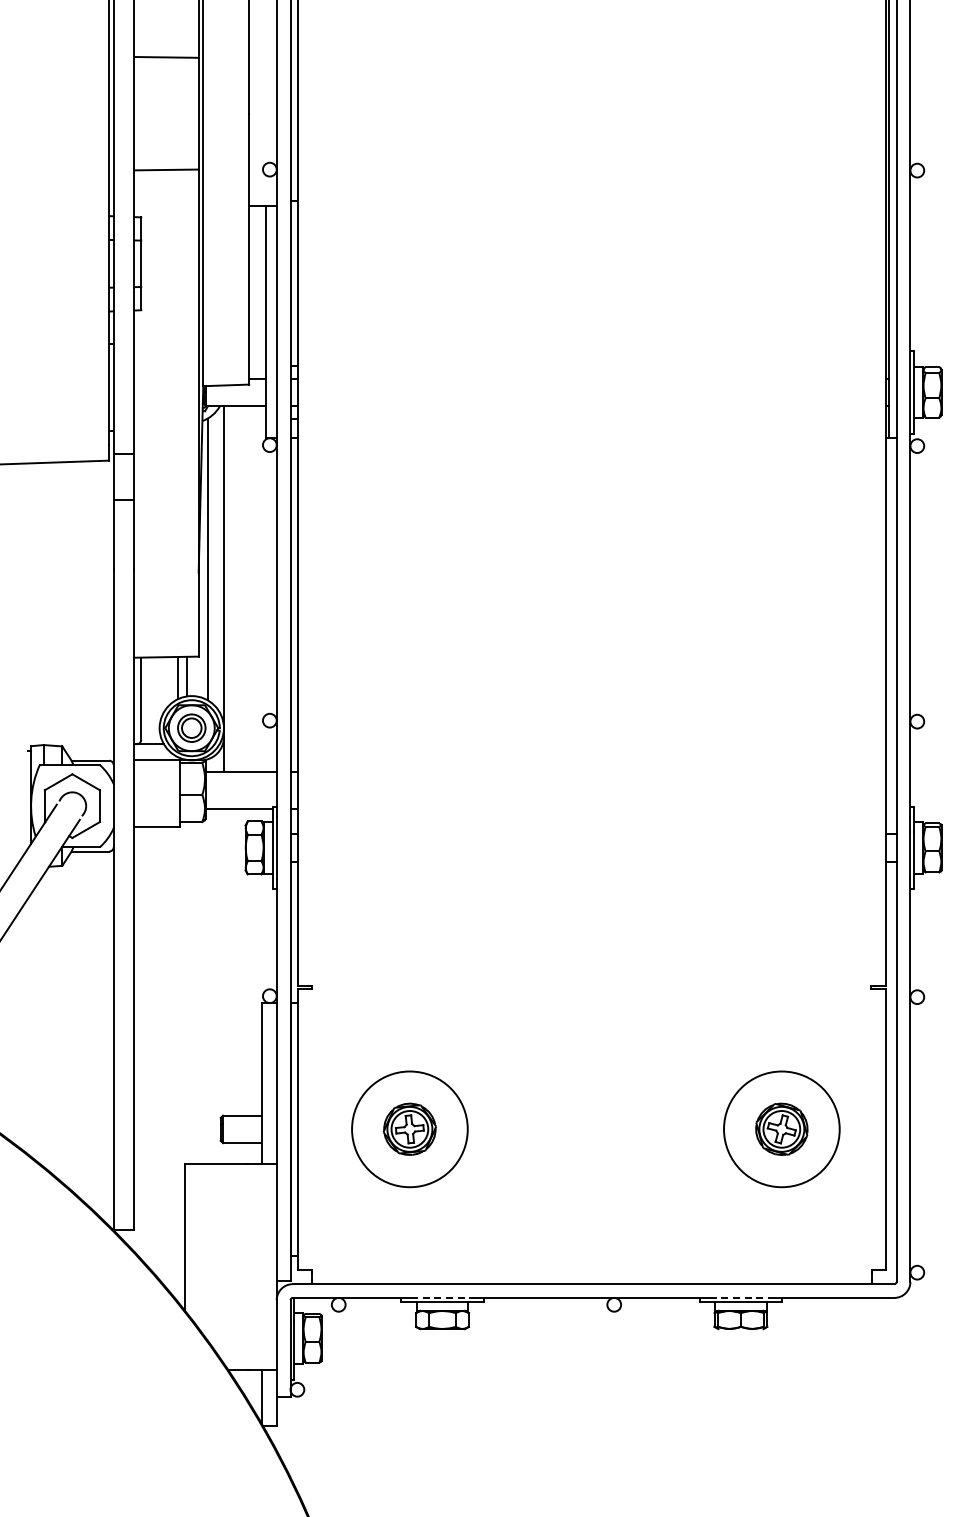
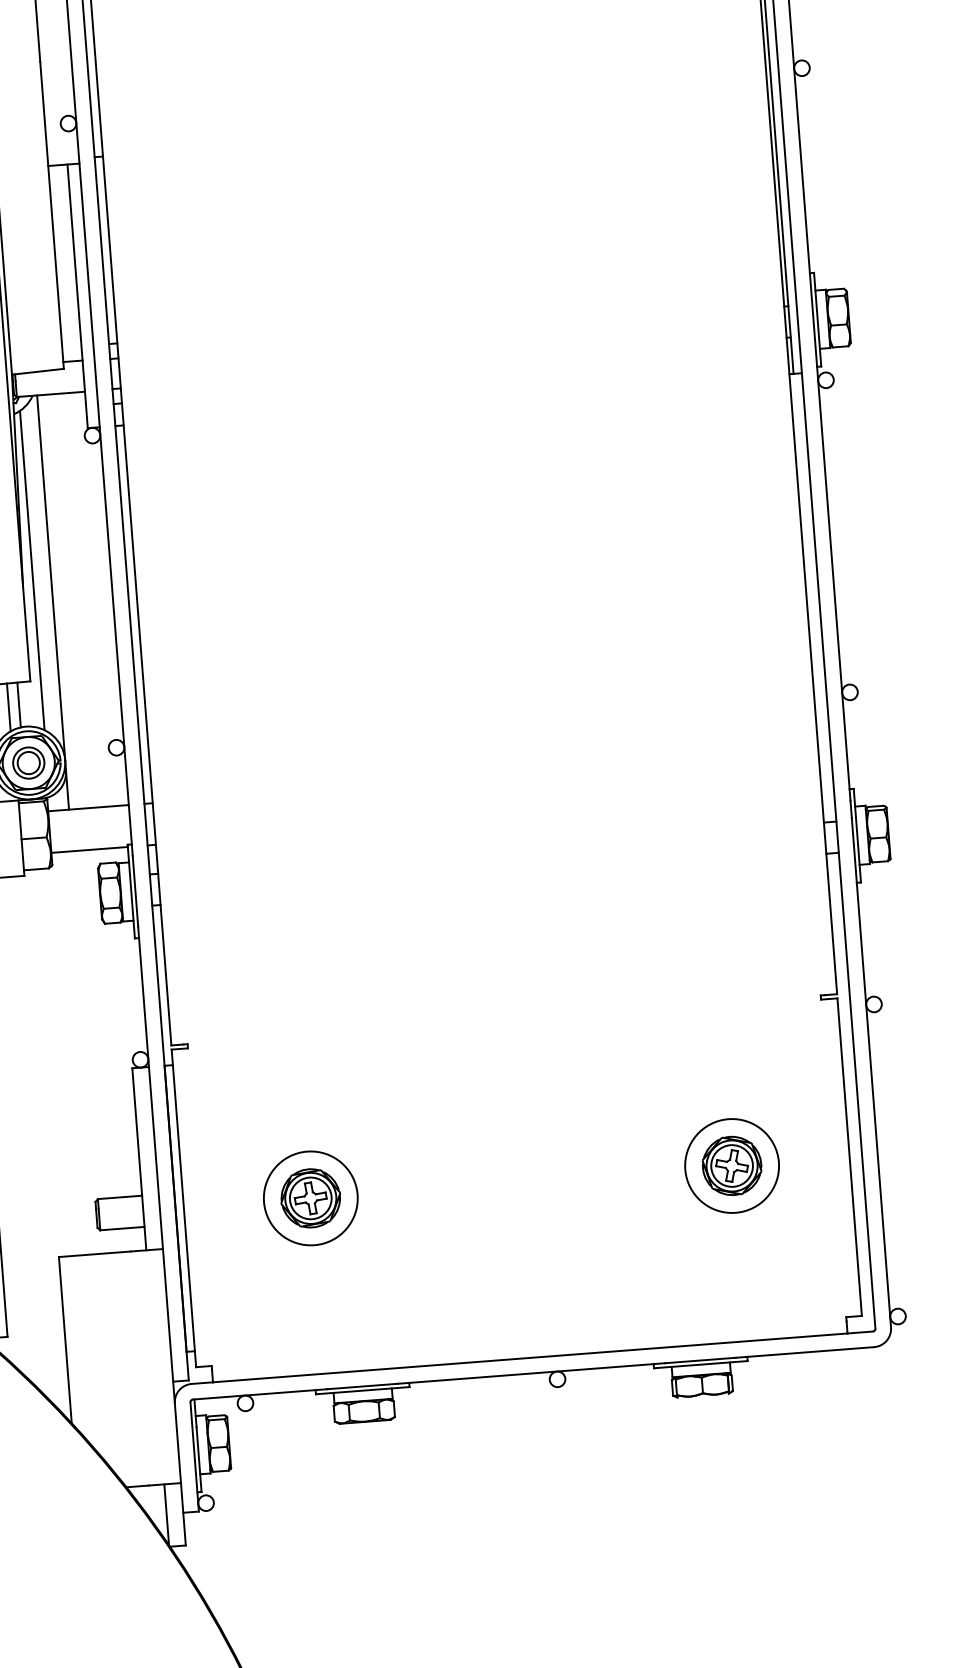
circle: (409, 1129) -> (310, 1198), size x0.71
circle: (781, 1129) -> (731, 1166), size x0.71
line: (442, 1297) -> (362, 1386), dashed -> solid
line: (741, 1297) -> (701, 1359), dashed -> solid

